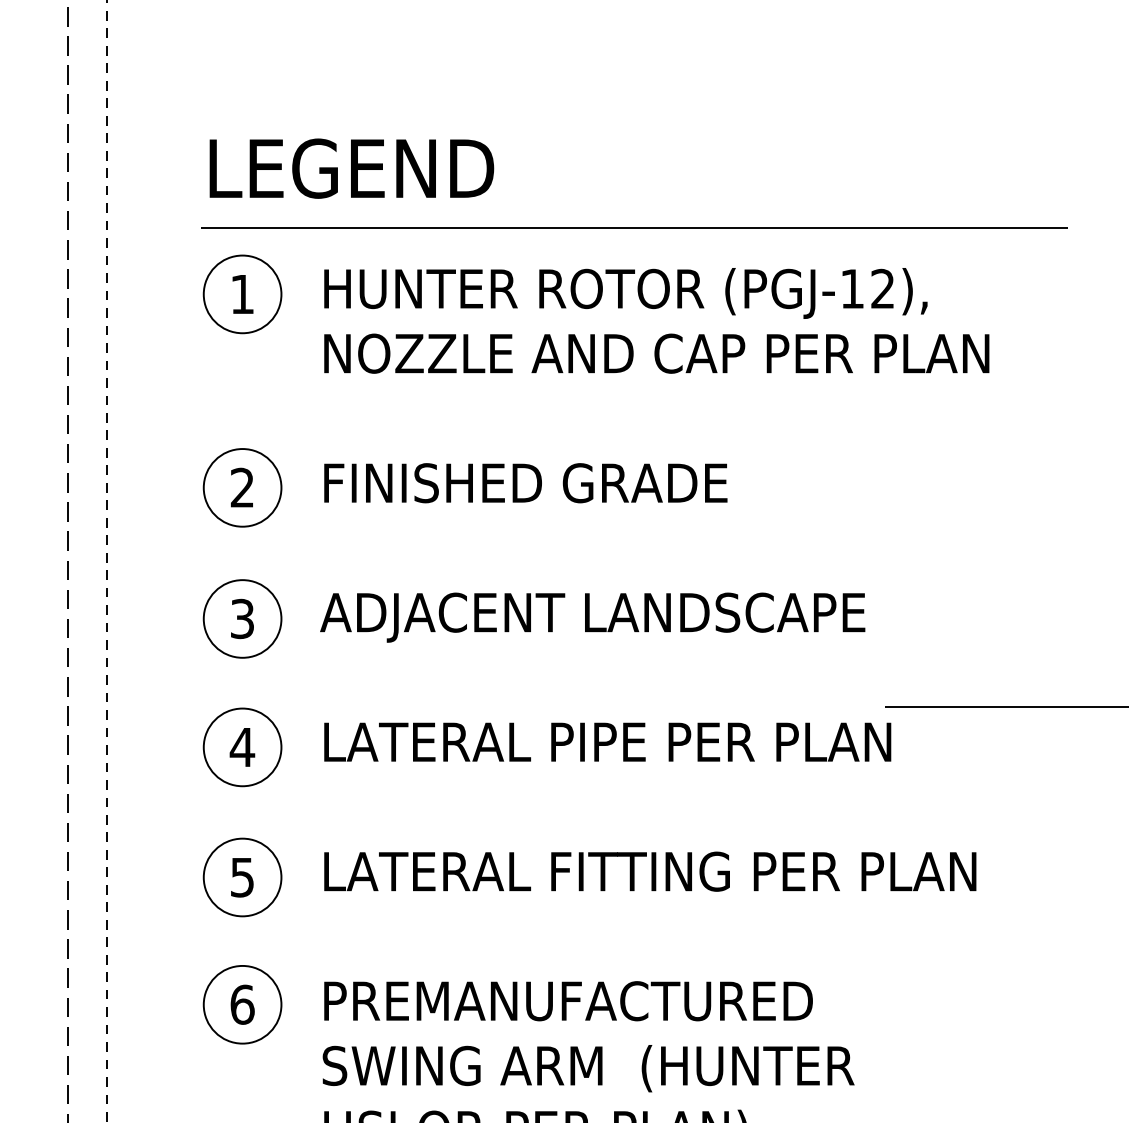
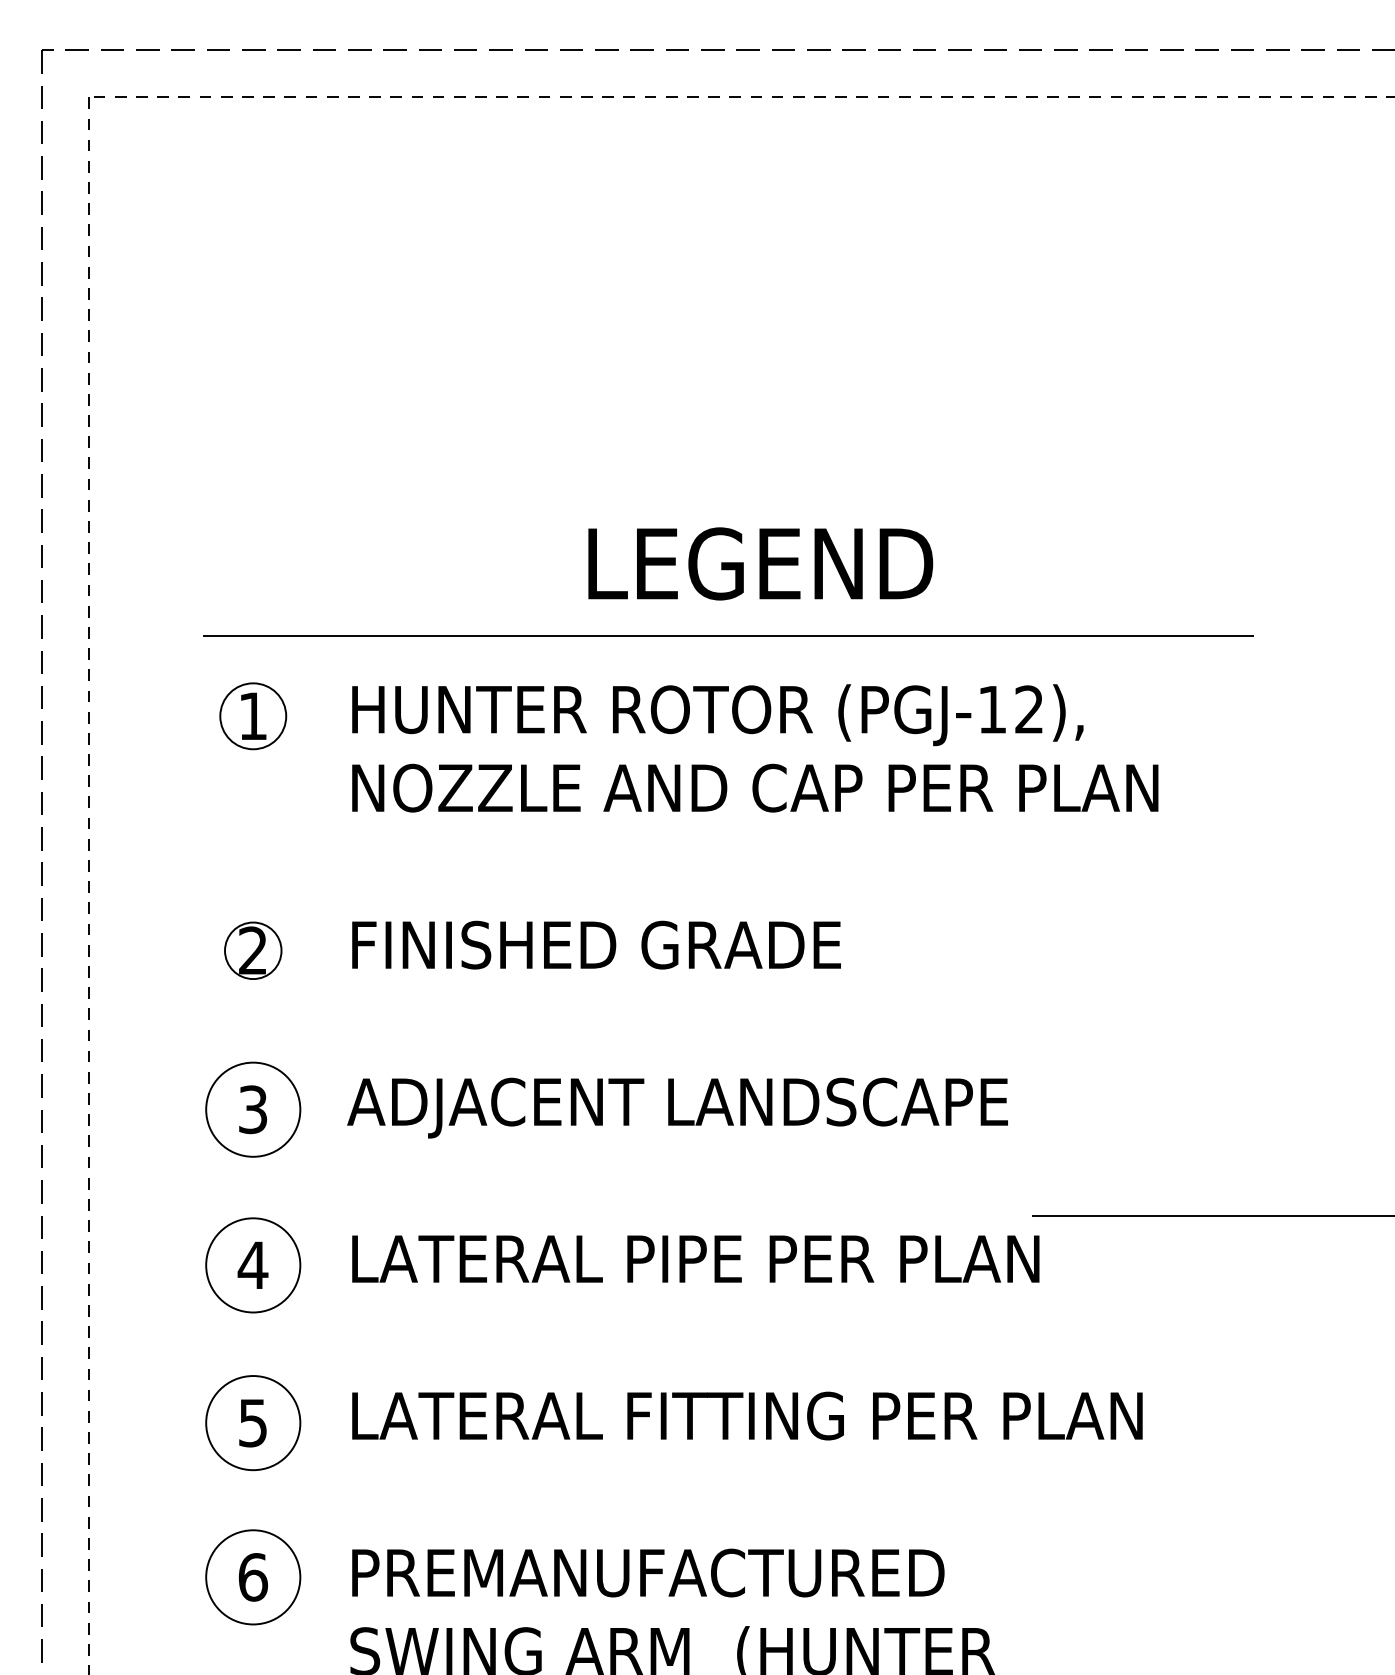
text: (351, 168) -> (760, 563), moved
circle: (242, 294) -> (253, 716), size x0.7
circle: (242, 487) -> (253, 950), size x0.6

